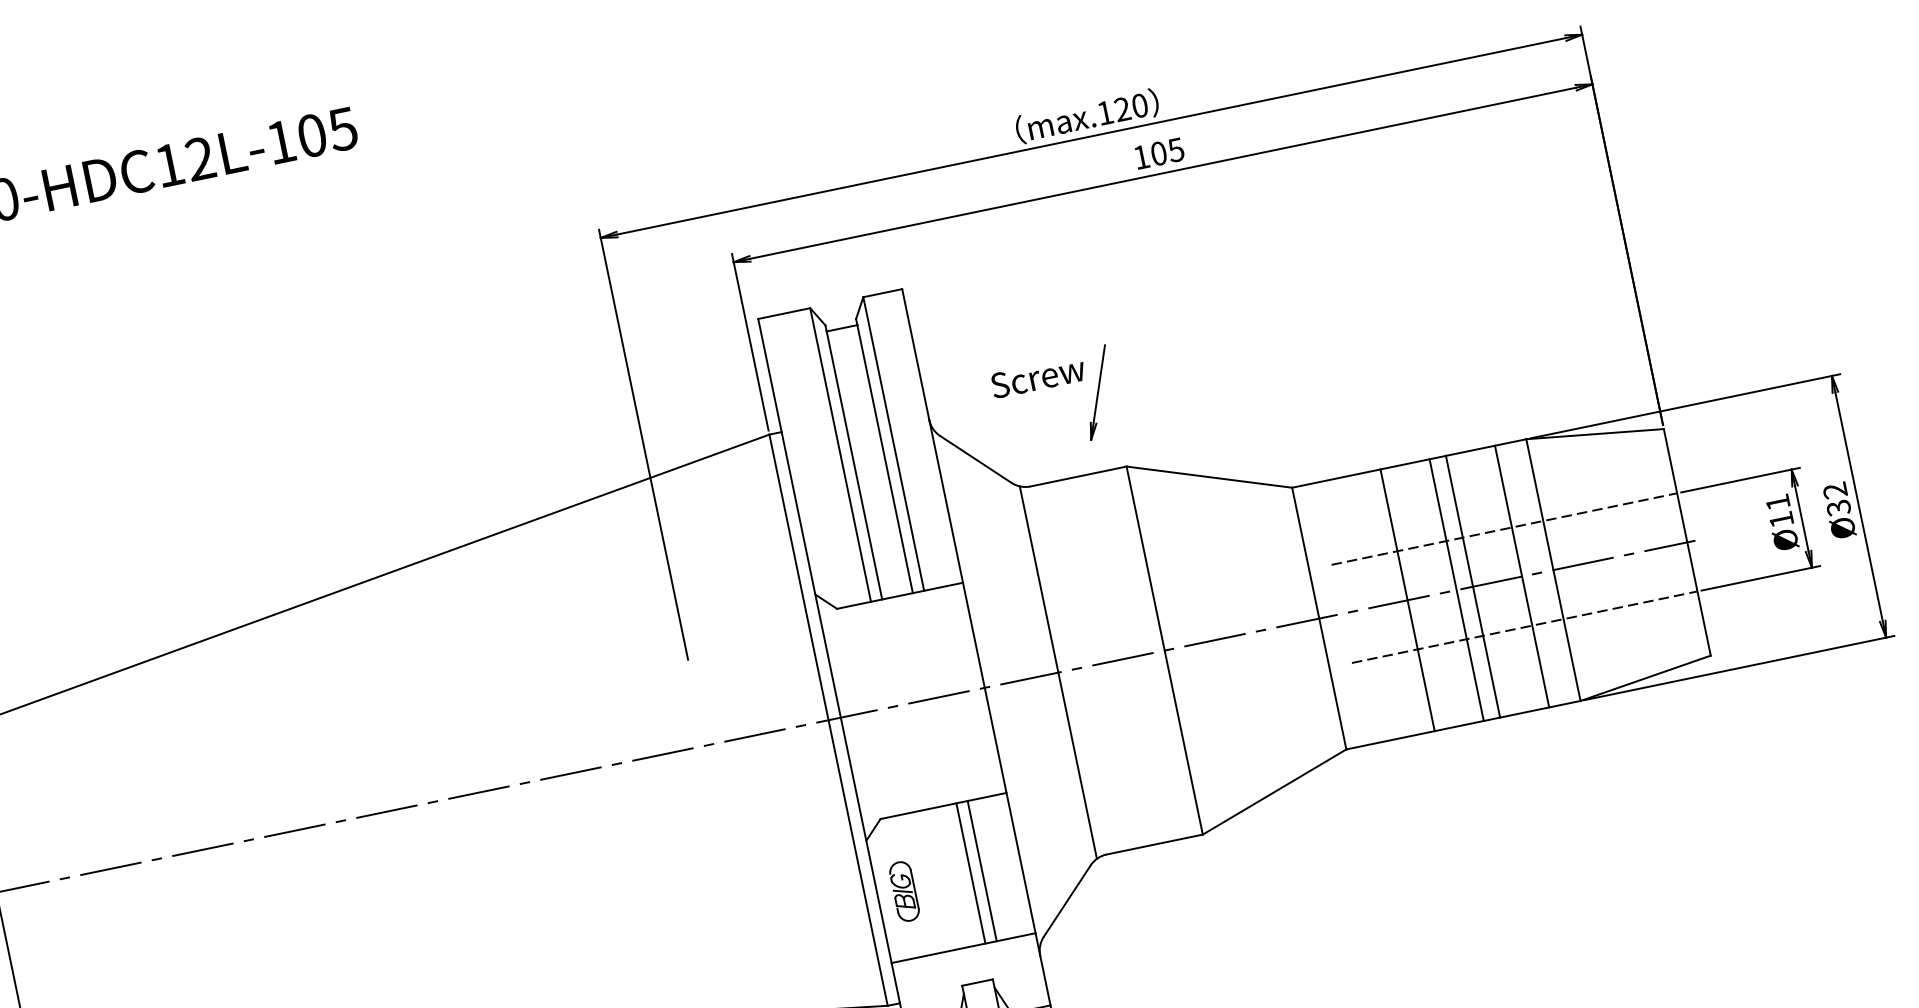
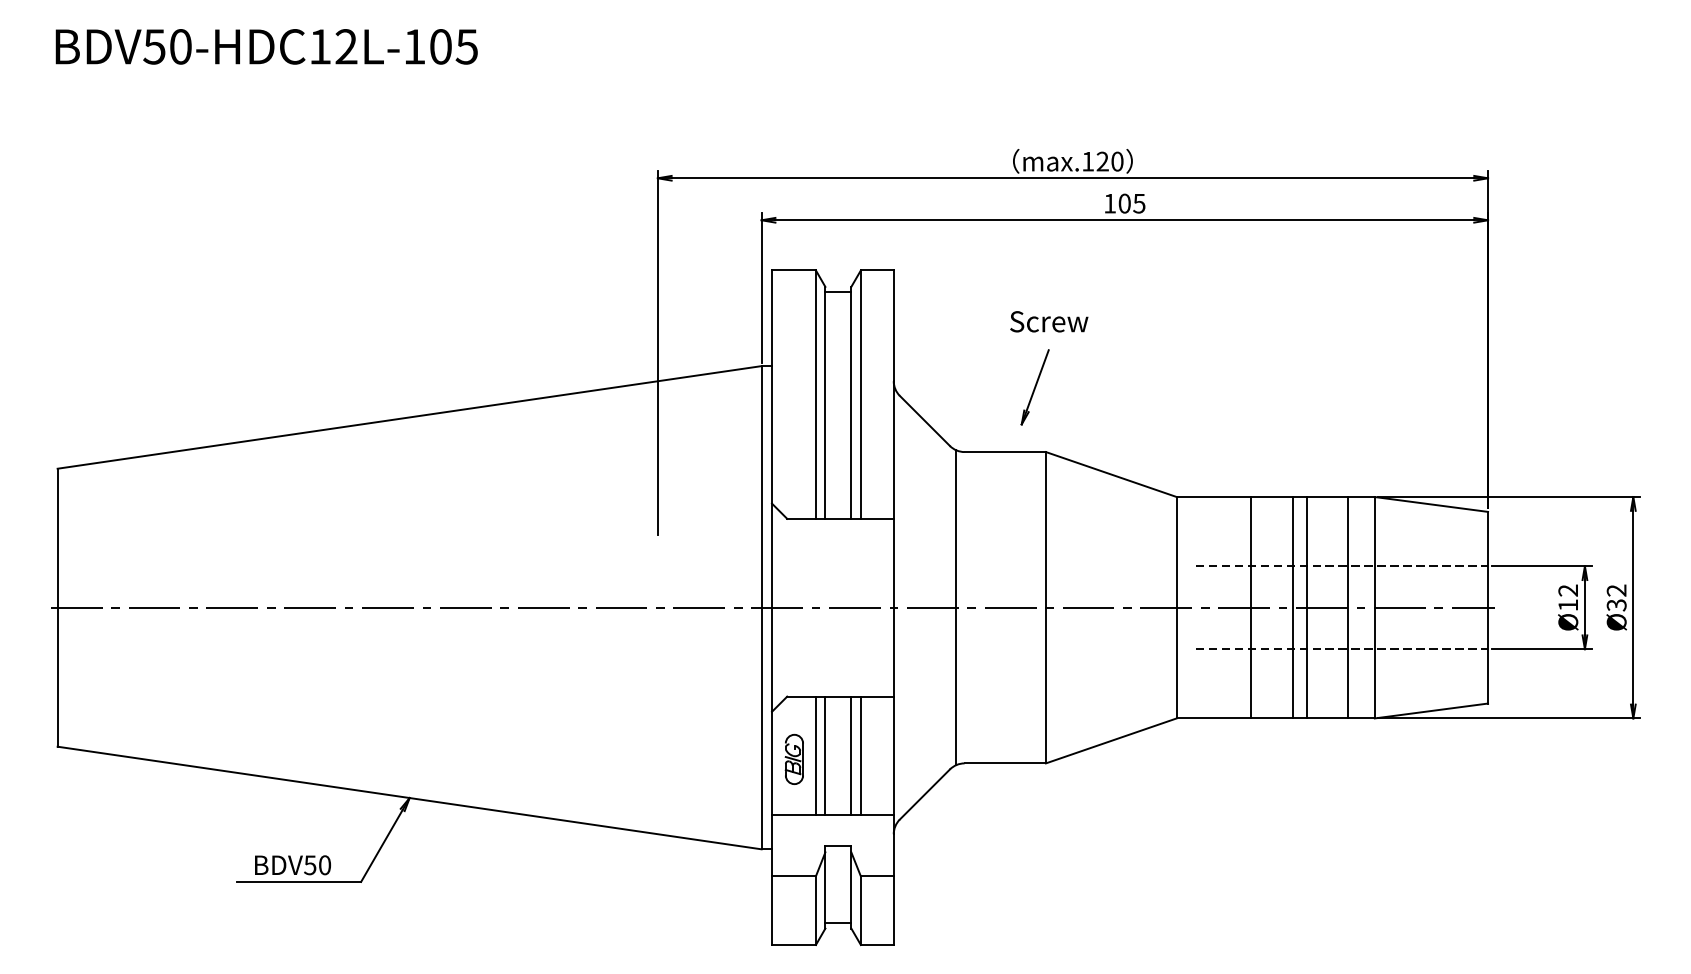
text: (1038, 376) -> (1049, 321), moved
text: (1777, 502) -> (1567, 590), 11 -> 12
line: (940, 879) -> (825, 755), added
line: (928, 881) -> (815, 755), added

